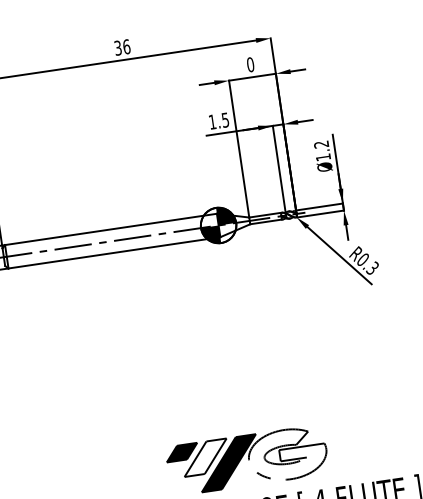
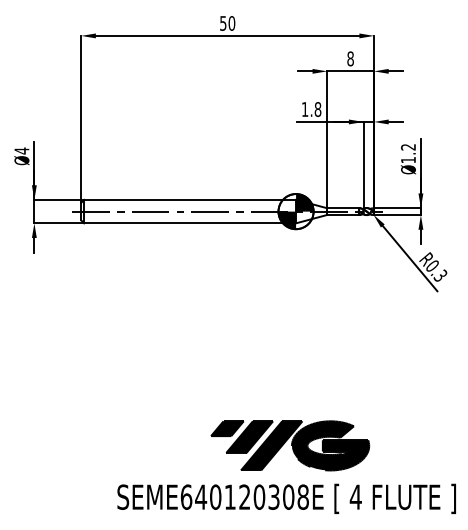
text: (122, 47) -> (227, 23), 36 -> 50
text: (250, 64) -> (350, 58), 0 -> 8
text: (224, 120) -> (317, 109), 1.5 -> 1.8
fill: (287, 454) -> (330, 445), added
fill: (205, 457) -> (249, 436), added

